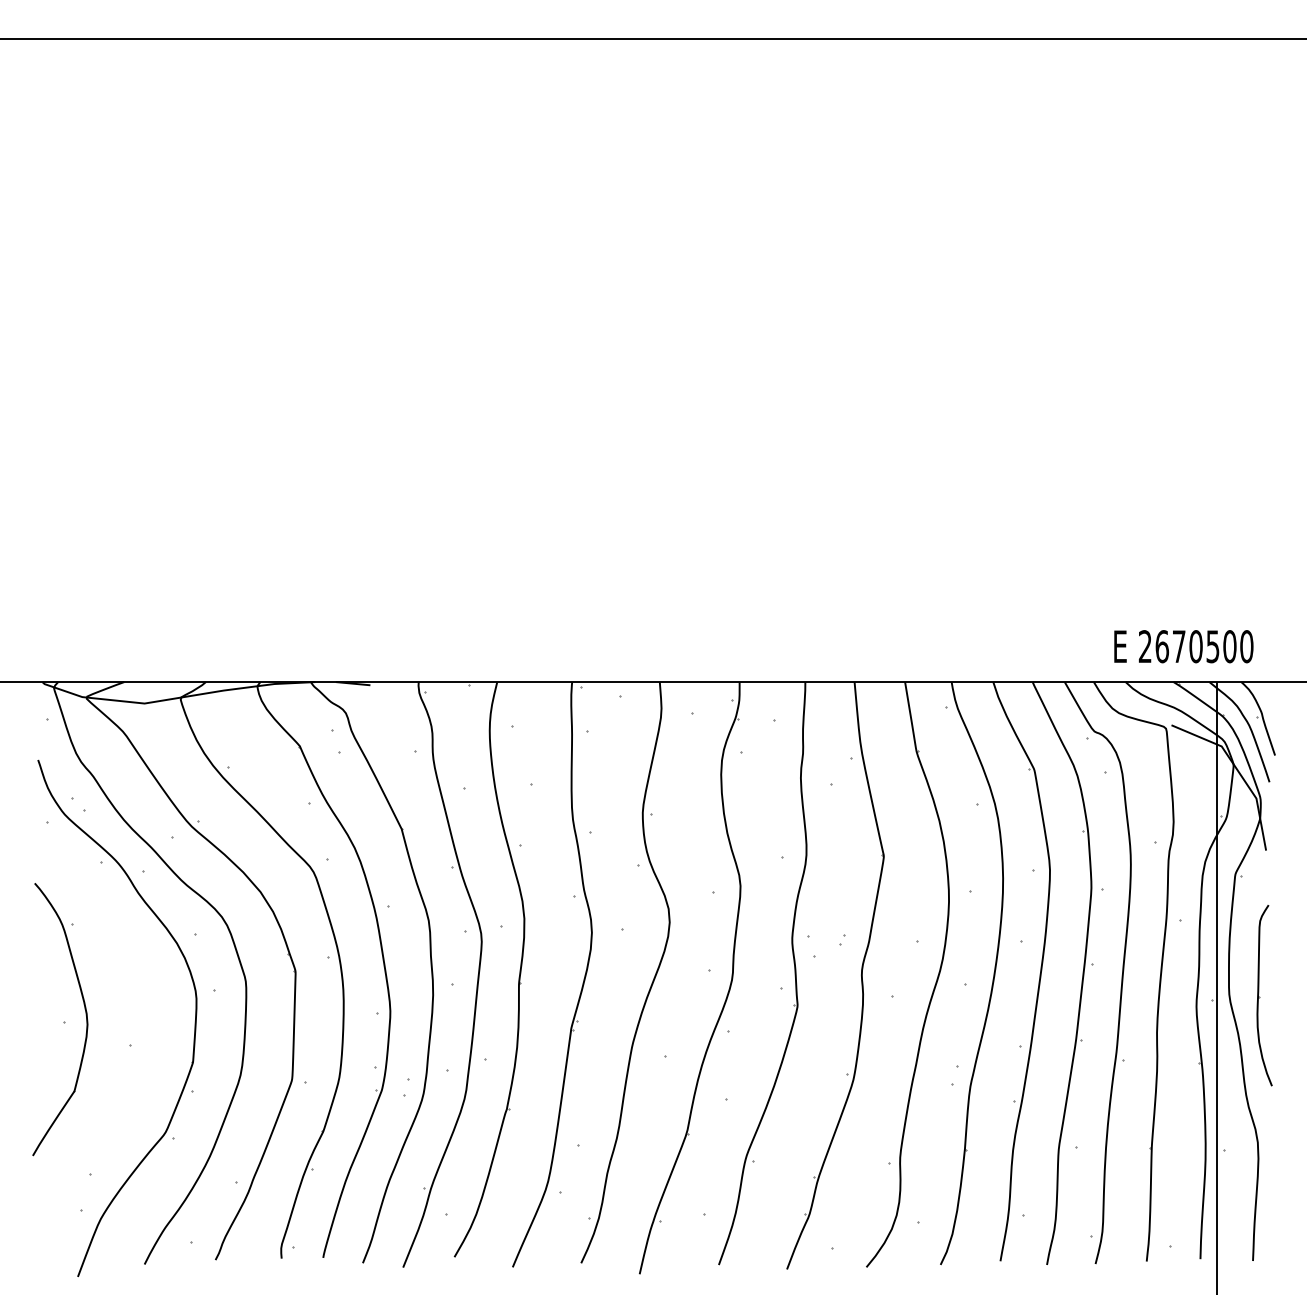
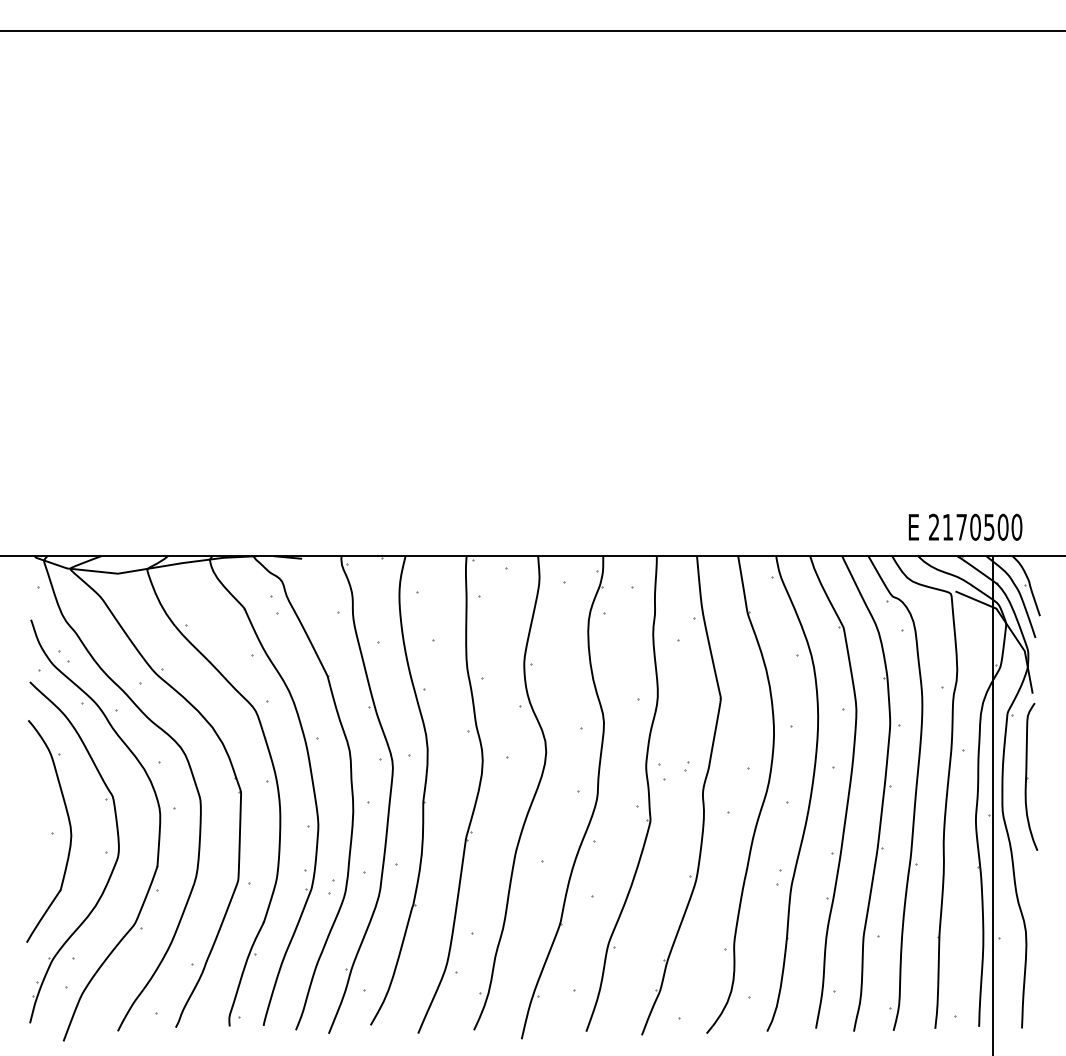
text: (1161, 645) -> (947, 526), 2670500 -> 2170500
part: (1264, 995) -> (1031, 776), moved
part: (136, 1067) -> (111, 870), added

